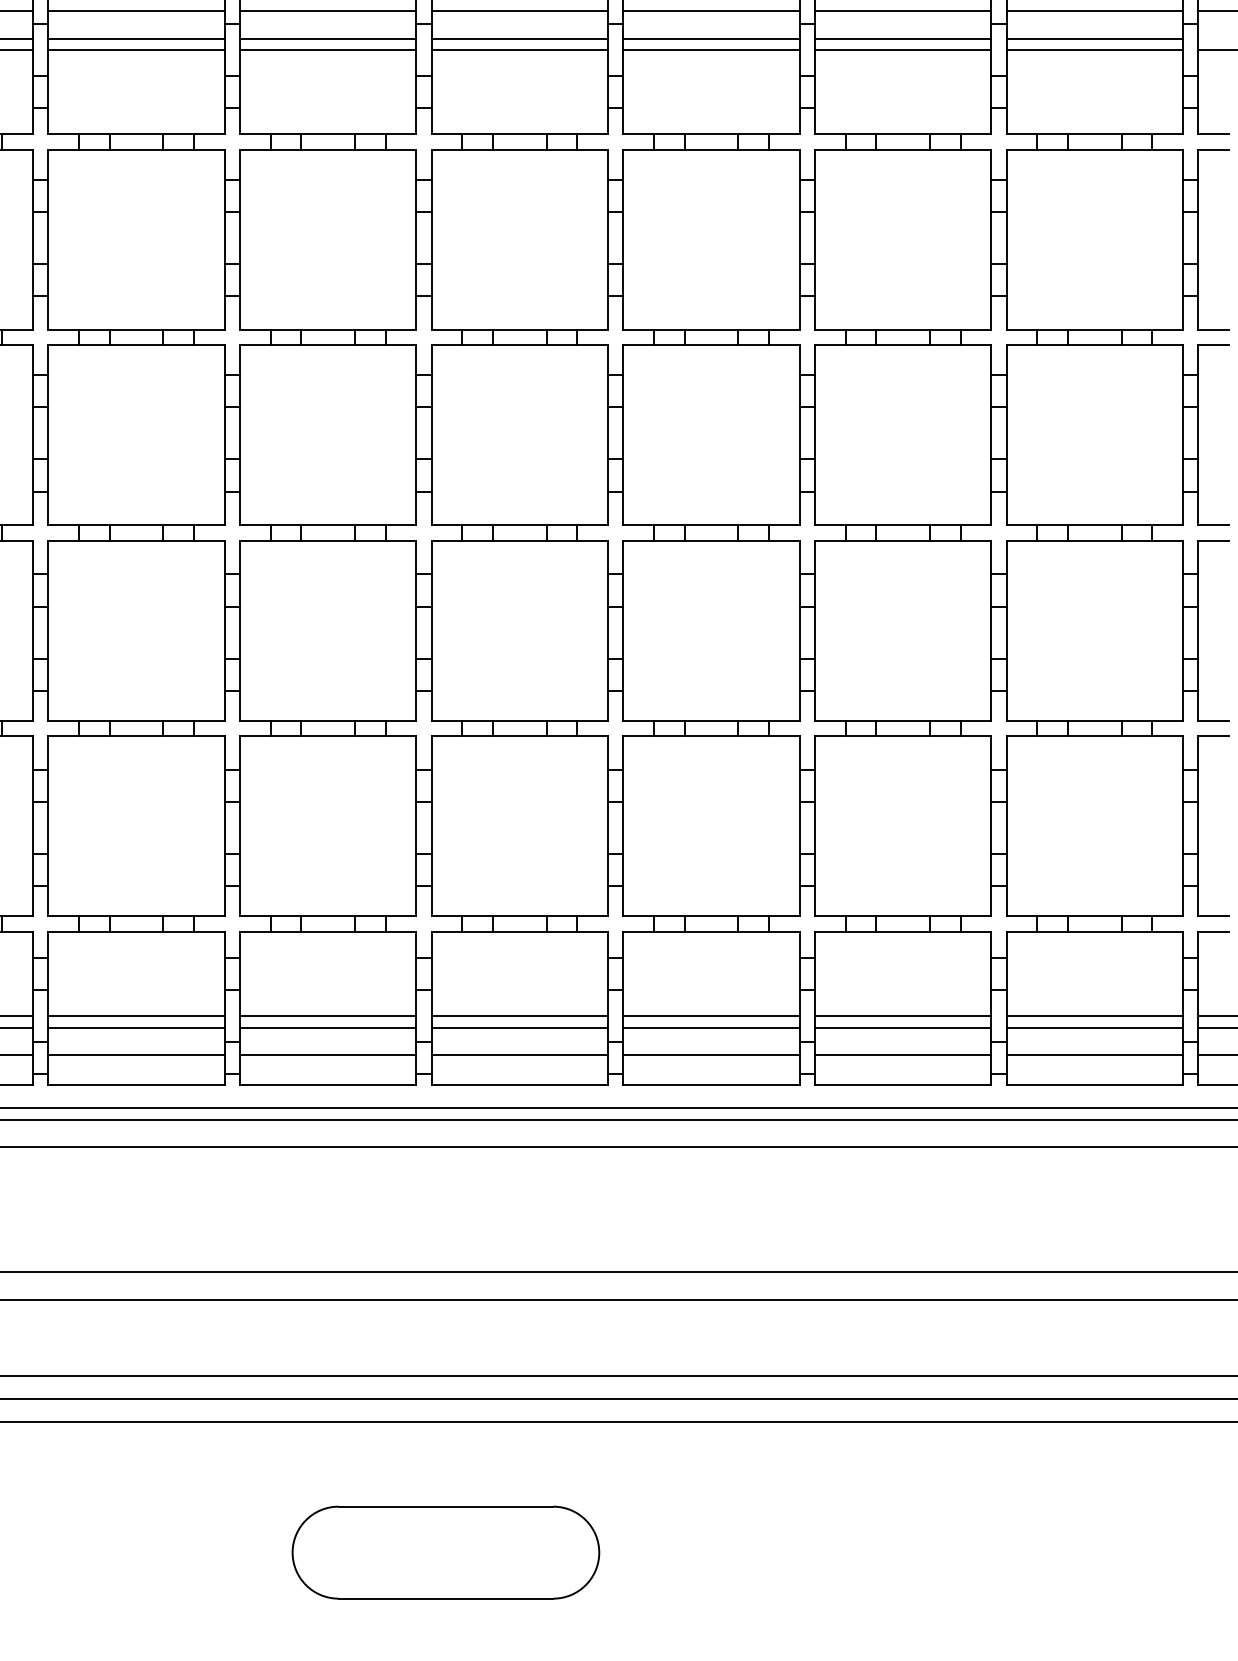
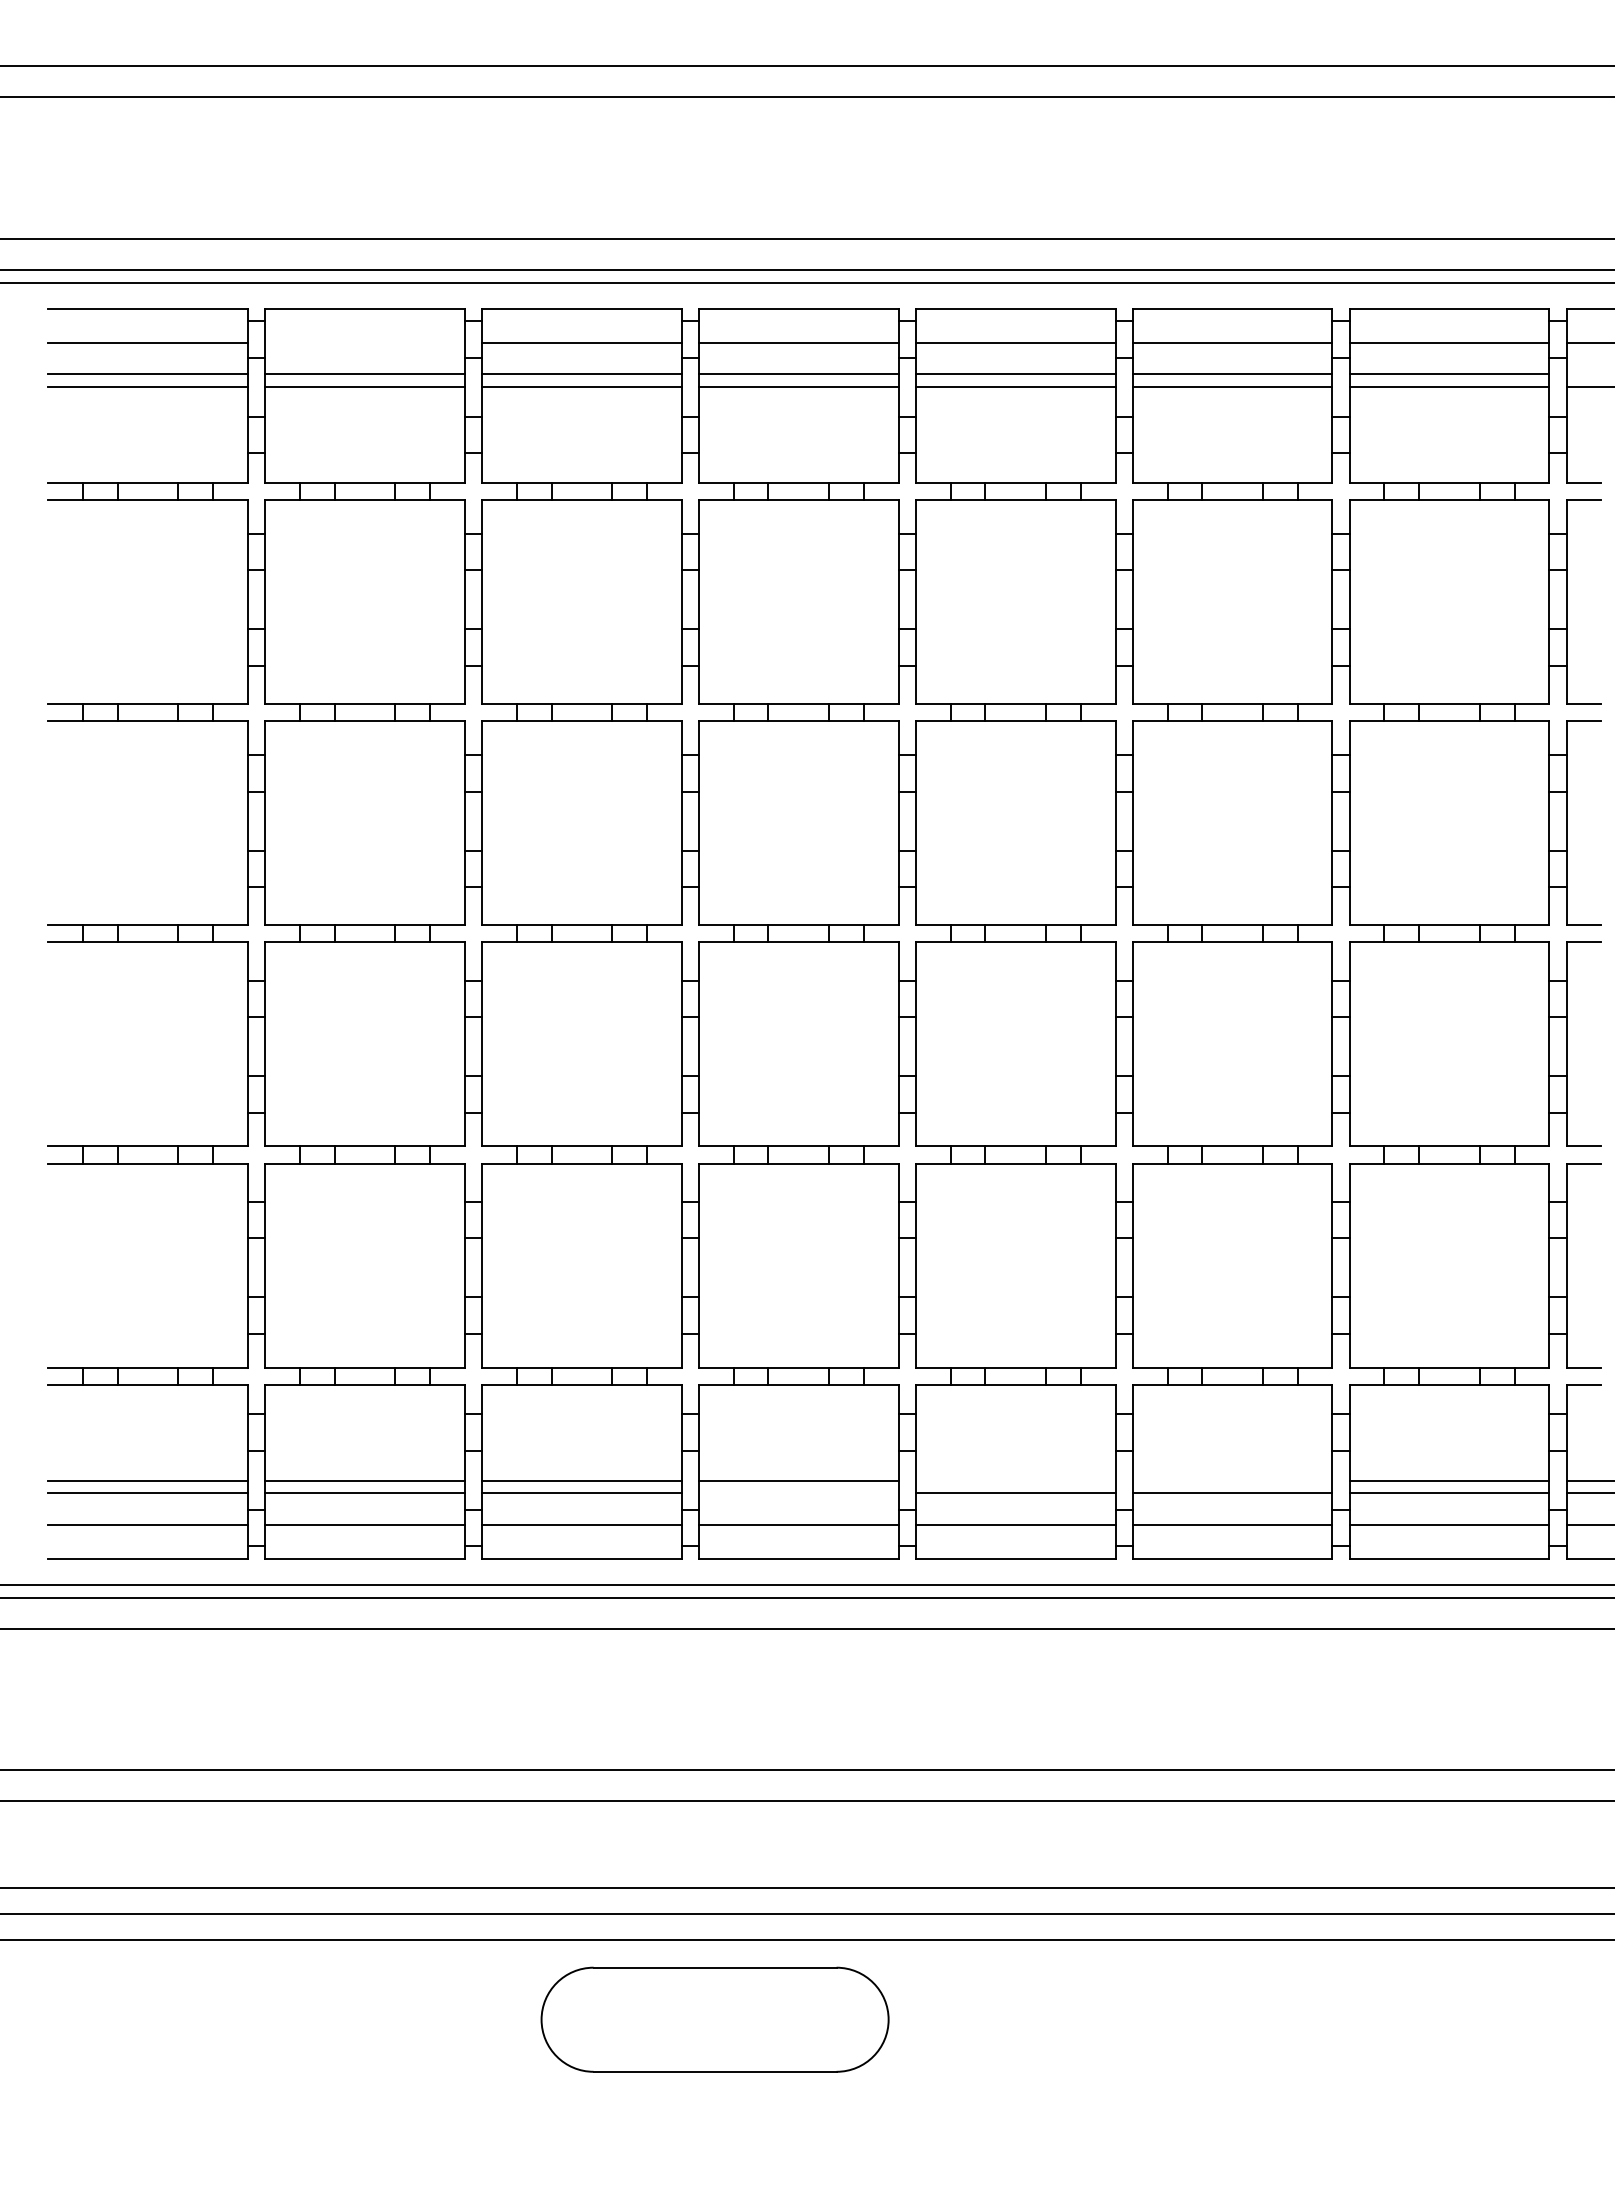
line: (136, 10) -> (364, 342), removed
line: (711, 1016) -> (1015, 1480), removed
line: (903, 1016) -> (1232, 1480), removed
line: (519, 1027) -> (798, 1493), removed
part: (445, 1552) -> (714, 2019), moved

